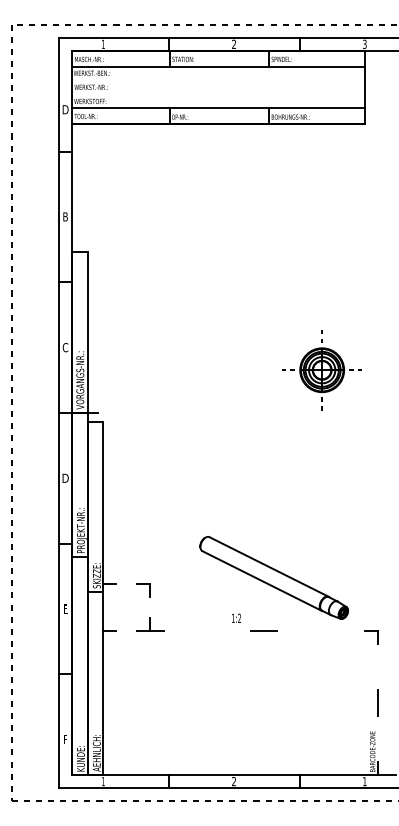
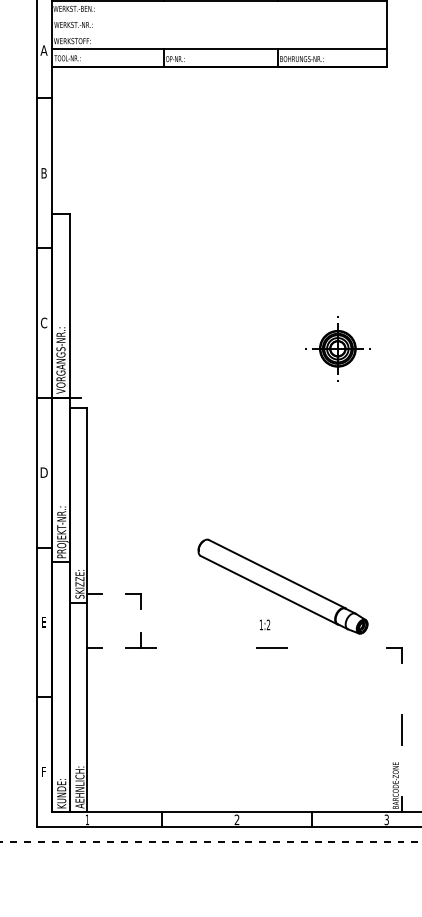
text: (65, 109) -> (44, 50), D -> A
part: (321, 369) -> (337, 348), size x0.71
text: (236, 617) -> (265, 623), moved
text: (364, 781) -> (386, 819), 1 -> 3

